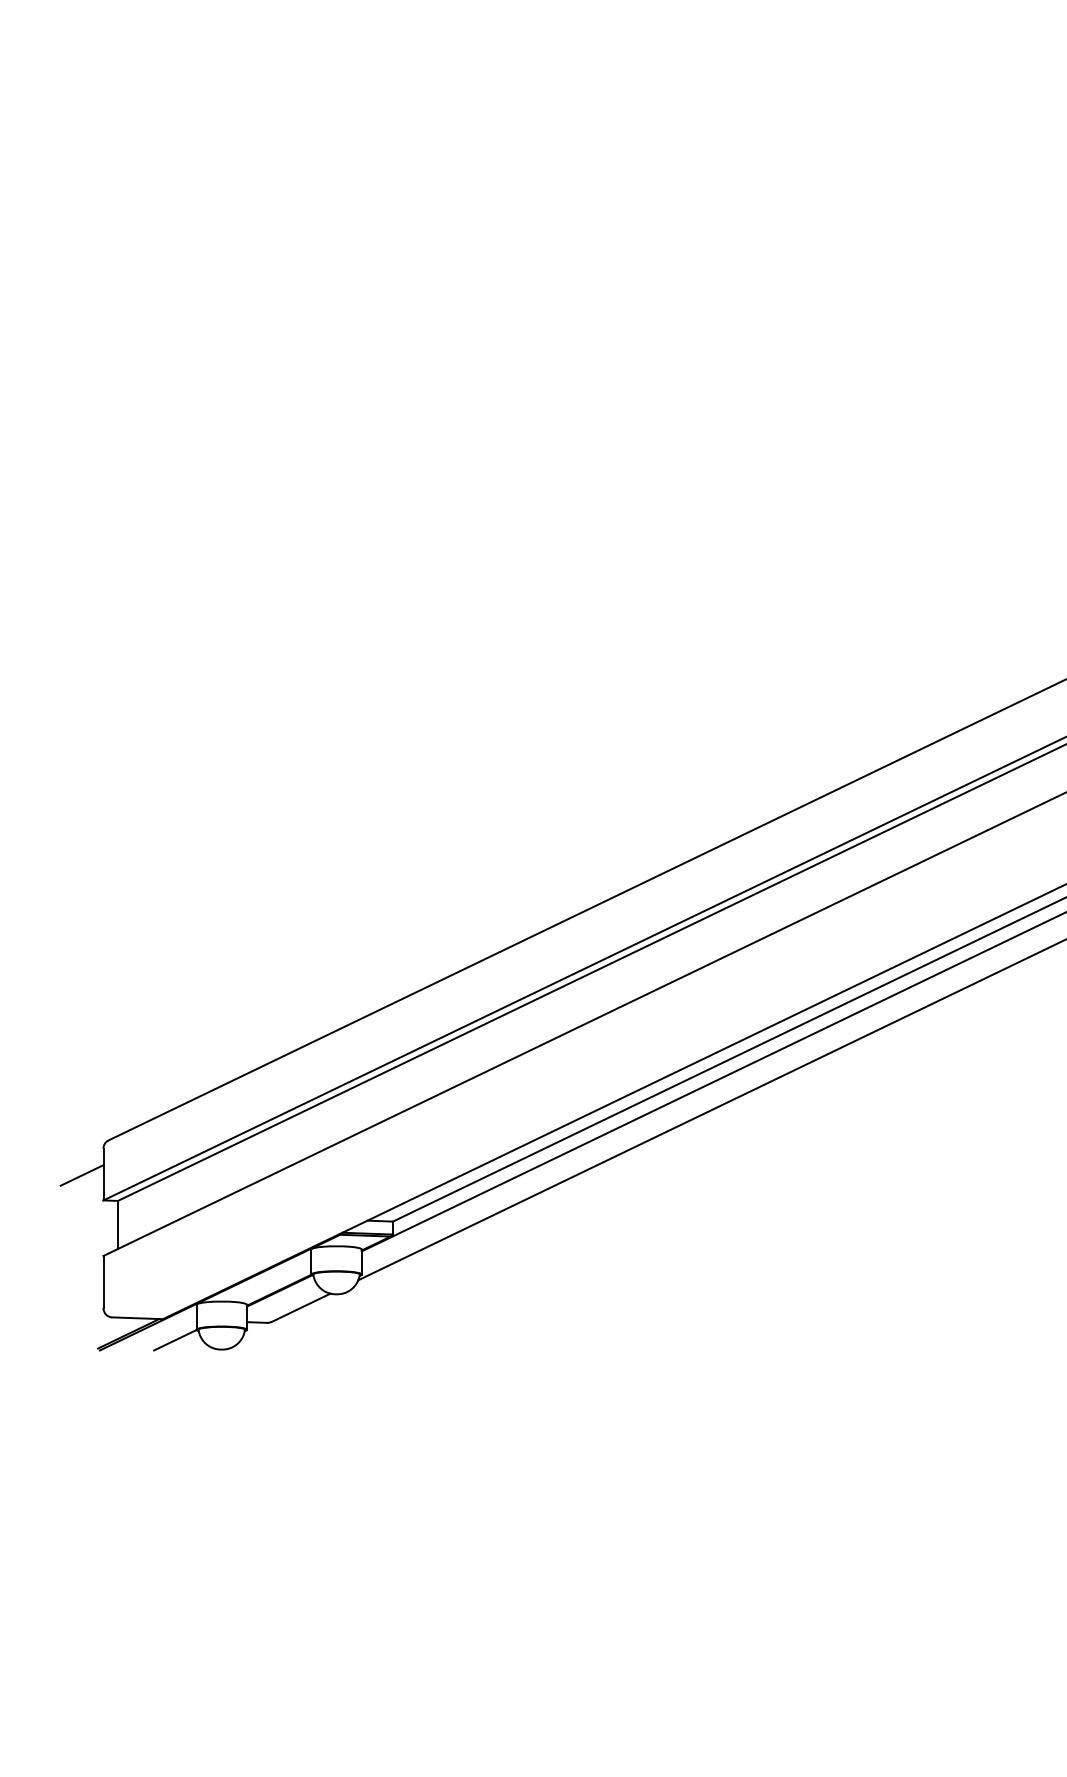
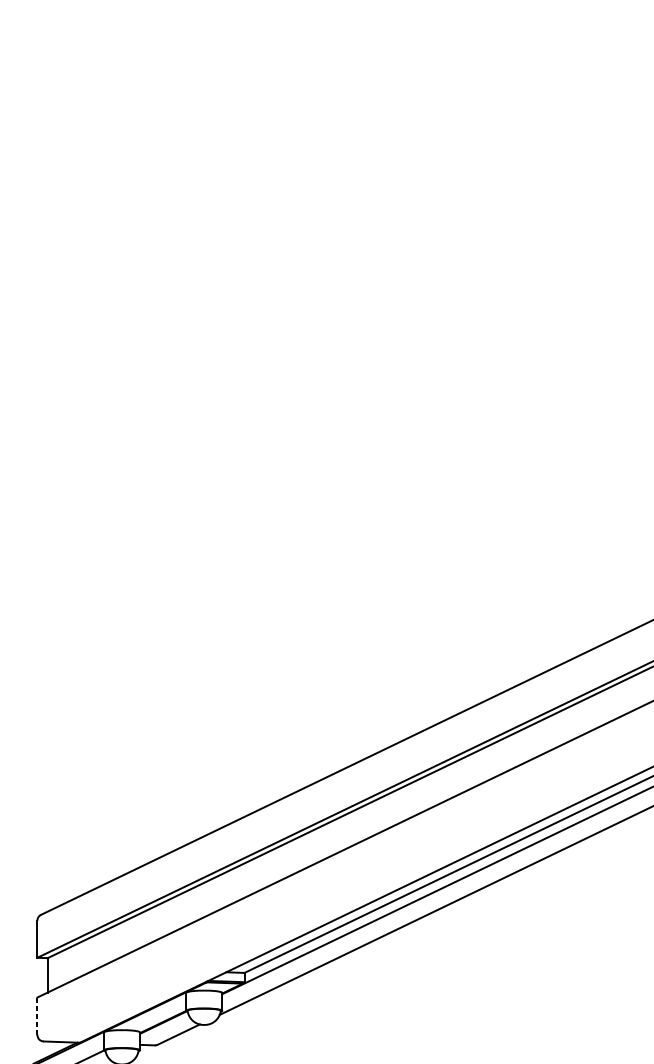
line: (81, 1175) -> (21, 939), removed
line: (103, 1281) -> (37, 1015), solid -> dashed

